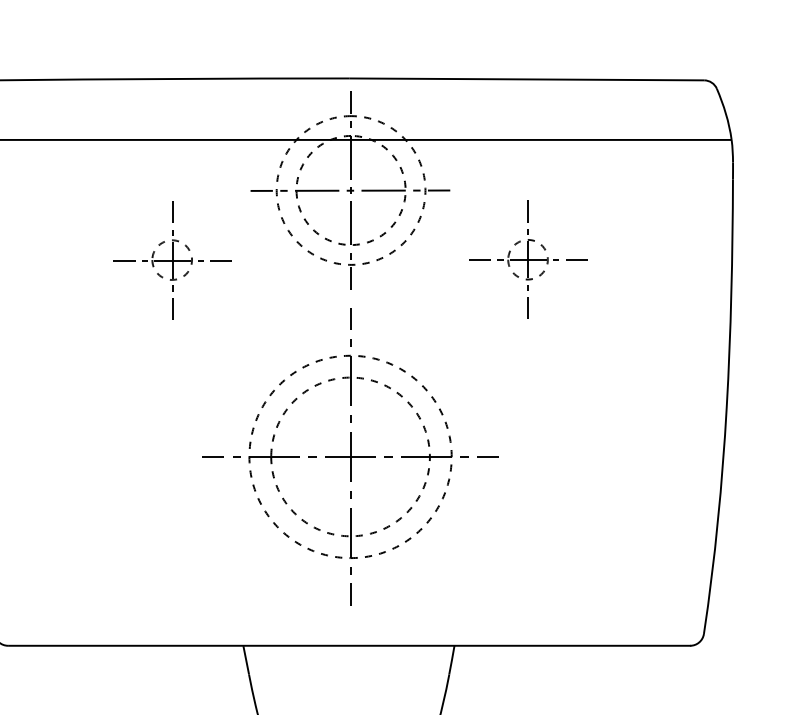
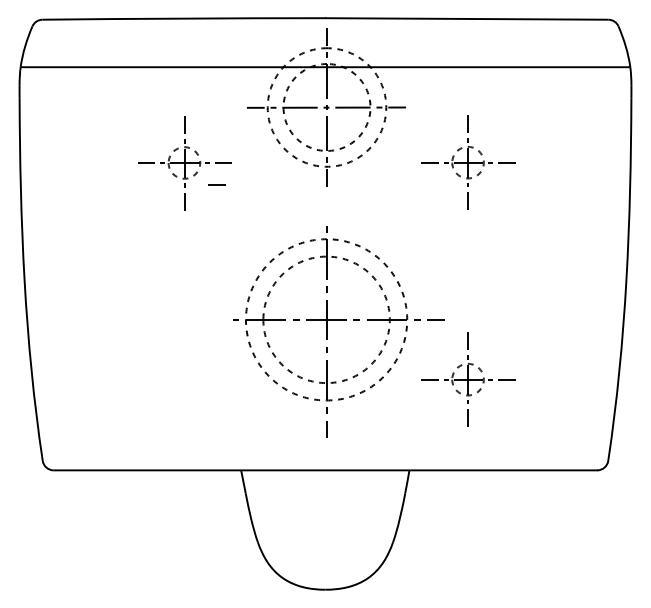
line: (350, 318) -> (326, 209), removed
line: (212, 456) -> (216, 184), moved
part: (528, 531) -> (468, 379), added

